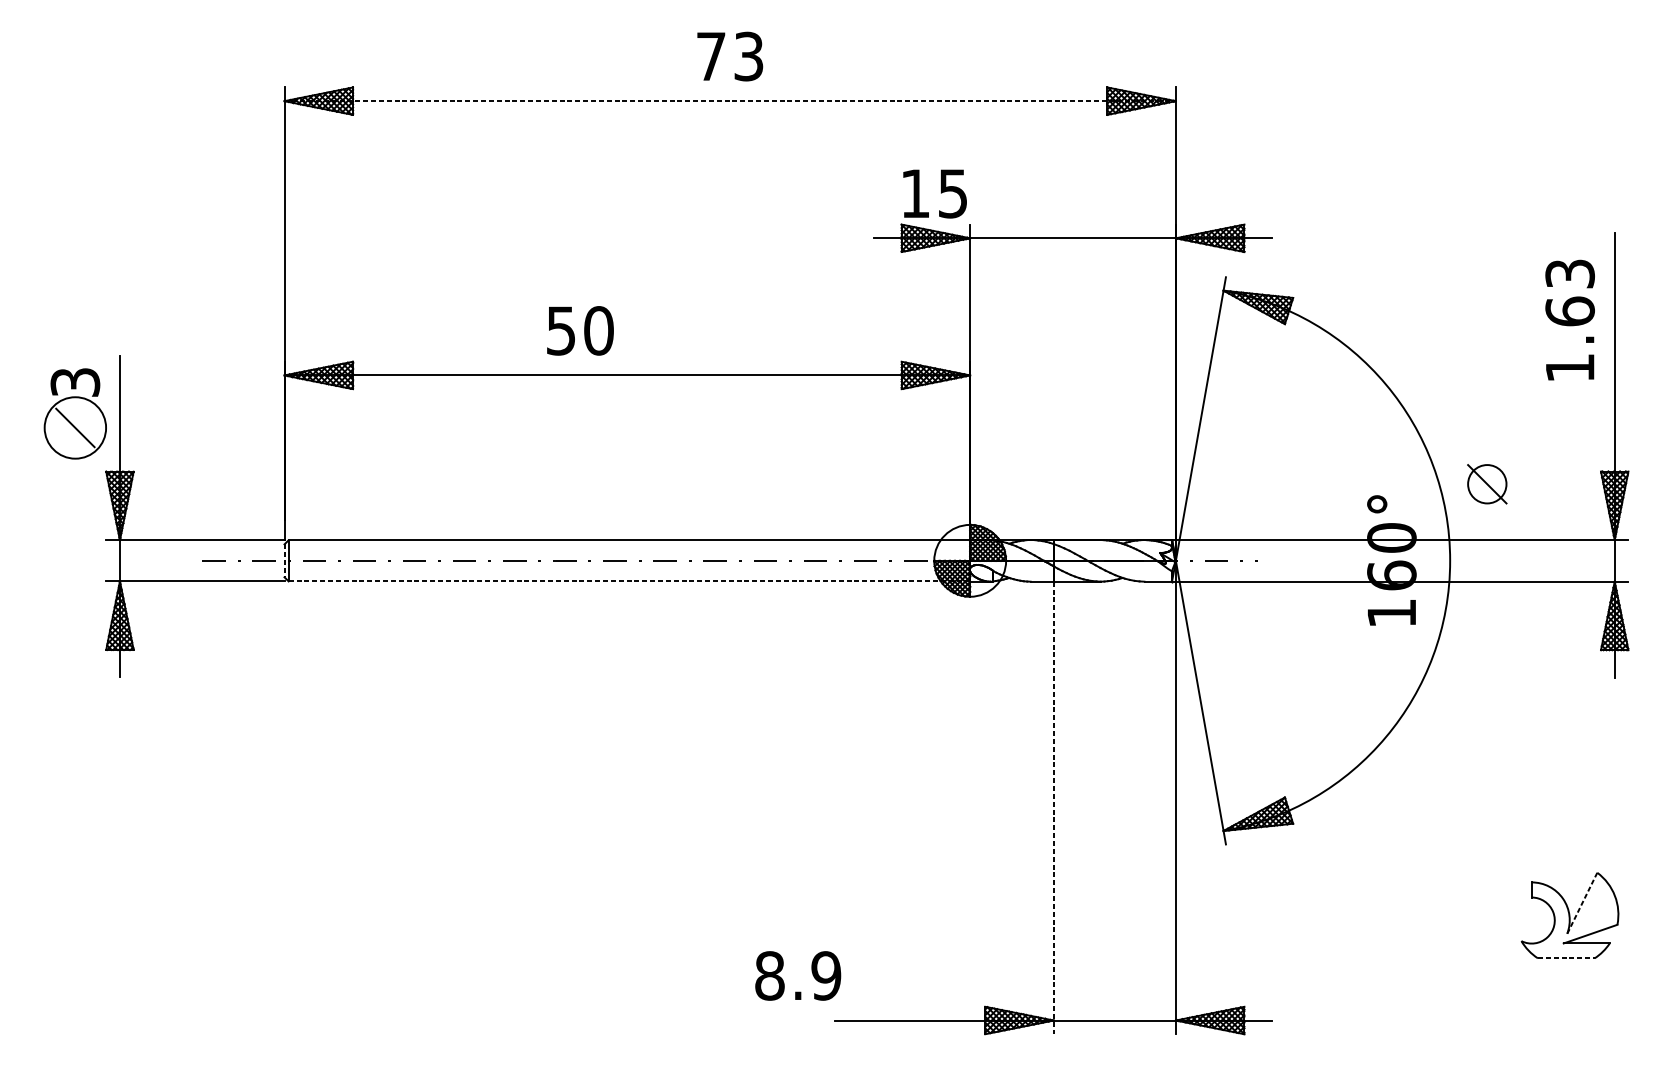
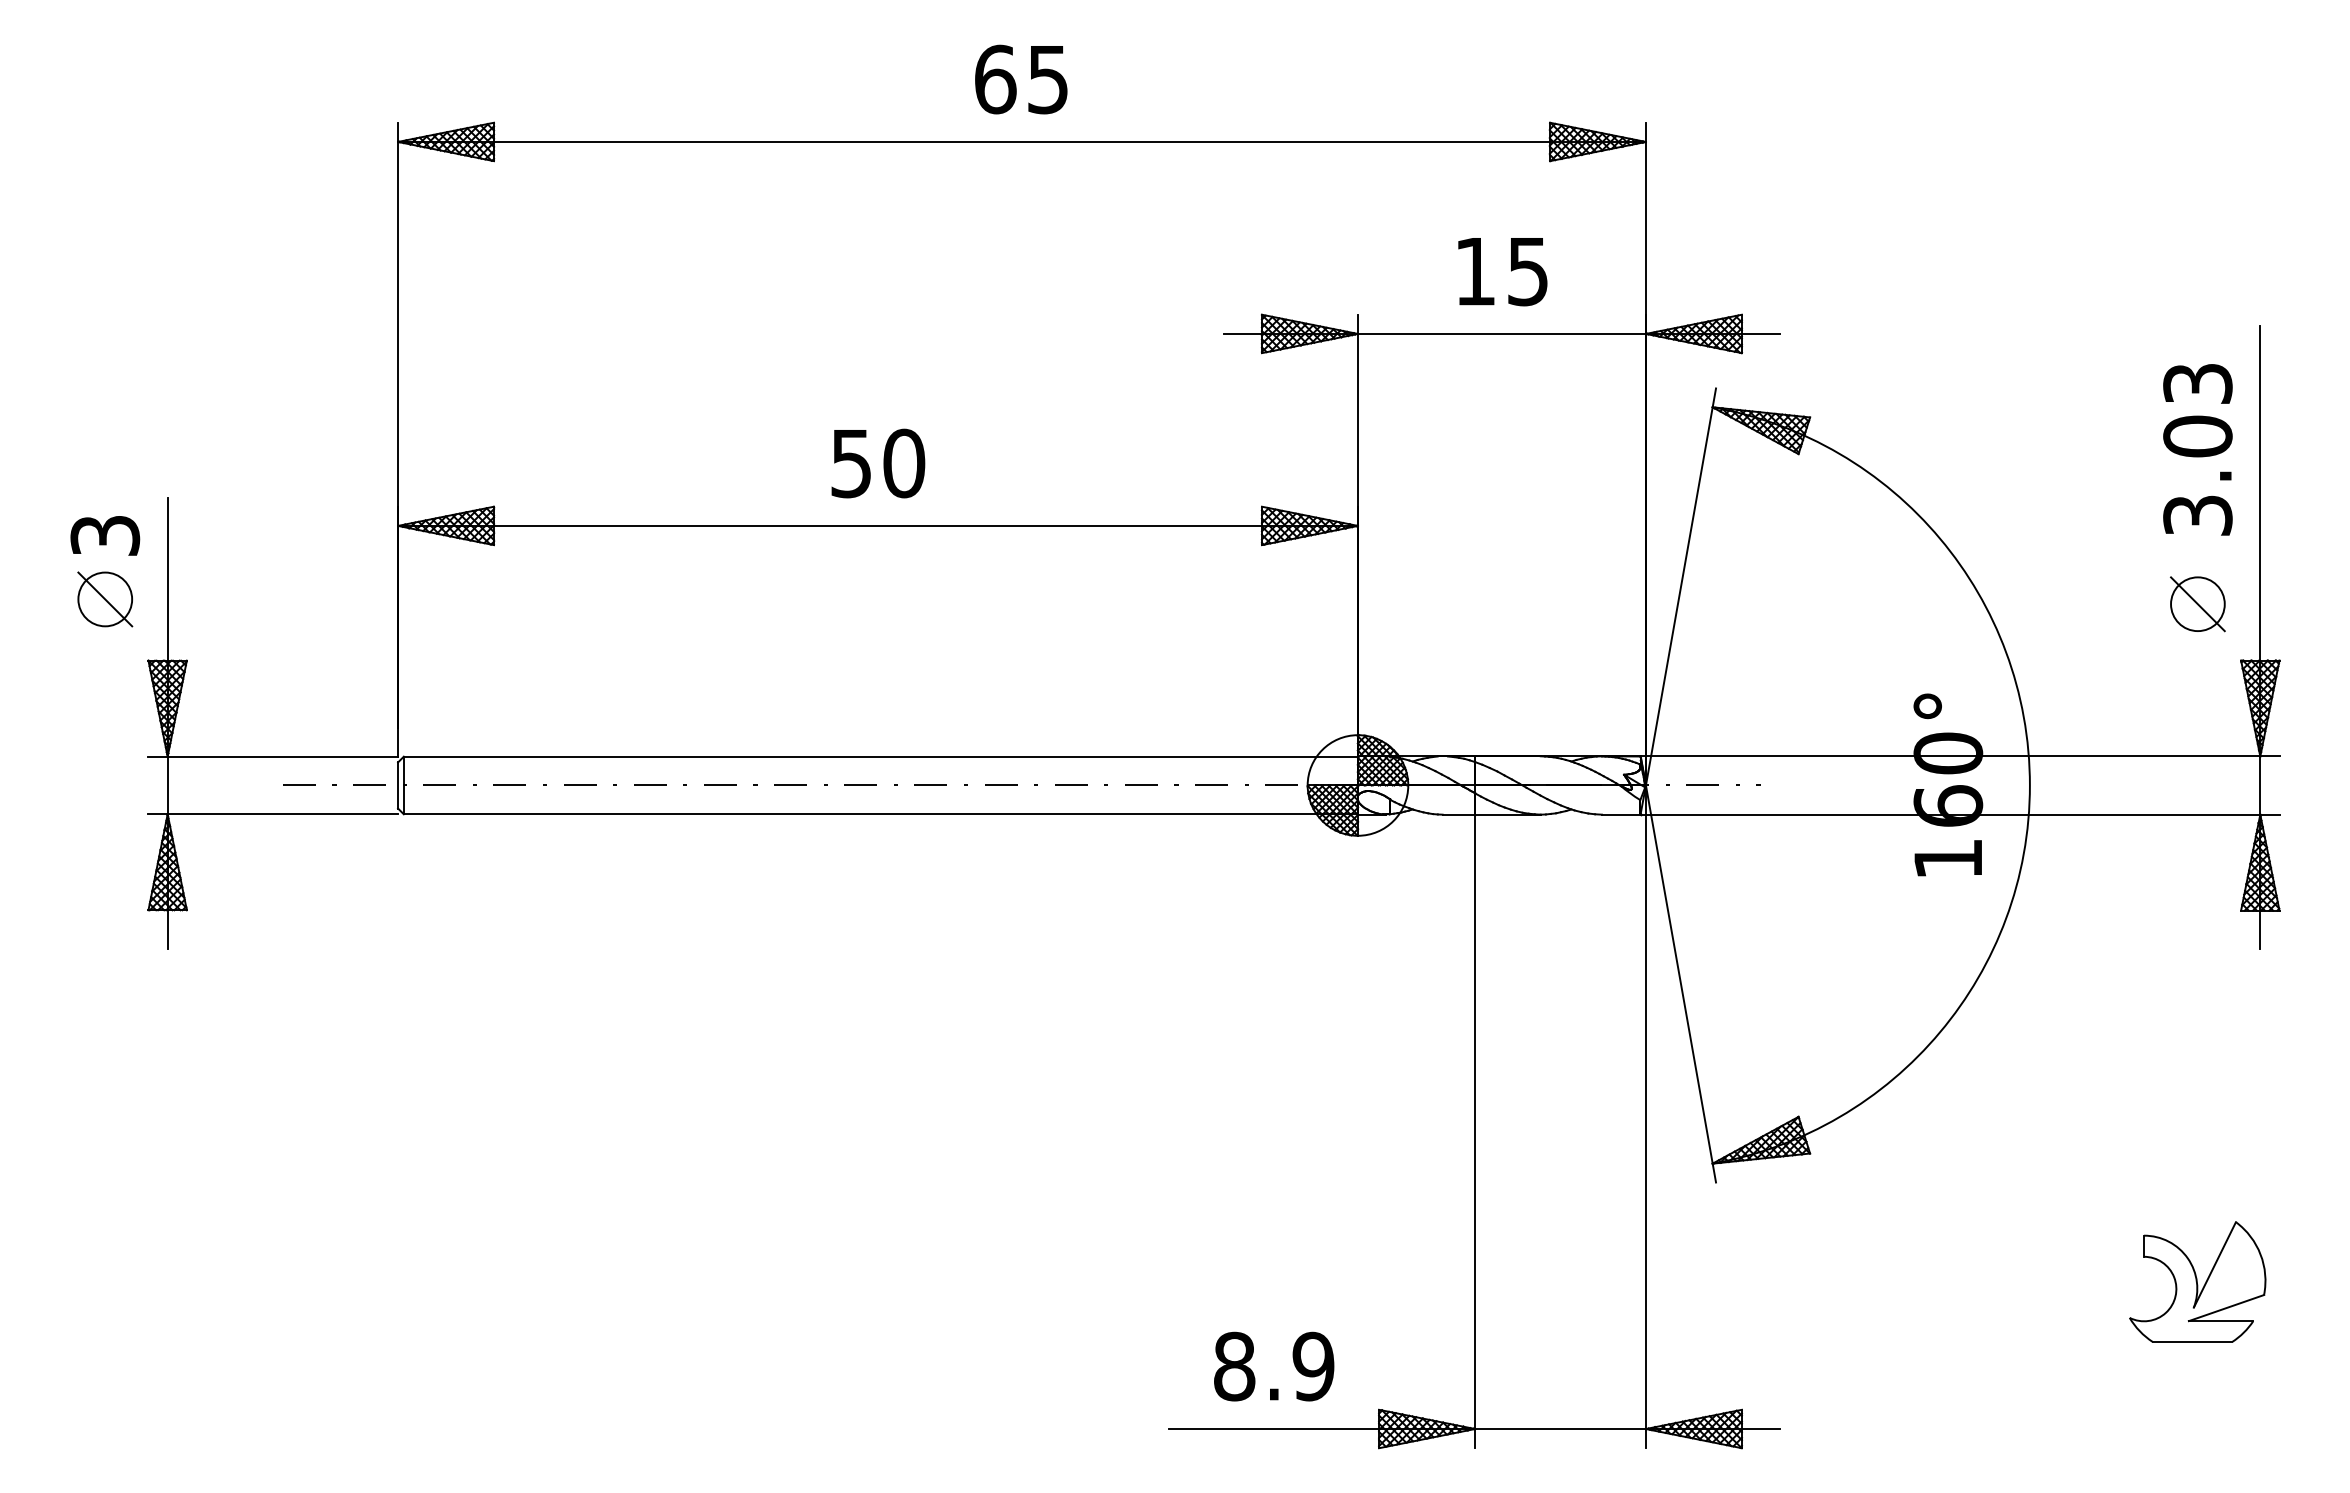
text: (729, 56) -> (1021, 79), 73 -> 65
line: (730, 100) -> (1022, 141), dashed -> solid
text: (934, 194) -> (1502, 272), moved
text: (580, 330) -> (878, 463), moved
text: (1569, 339) -> (2197, 475), 1.63 -> 3.03
circle: (75, 427) -> (105, 599), size x0.62
part: (1487, 484) -> (2197, 604), moved
line: (284, 560) -> (398, 785), dashed -> solid
line: (629, 581) -> (881, 814), dashed -> solid
line: (1054, 808) -> (1475, 1131), dashed -> solid
line: (1582, 903) -> (2214, 1264), dashed -> solid
line: (1566, 958) -> (2192, 1342), dashed -> solid
text: (798, 975) -> (1274, 1366), moved

